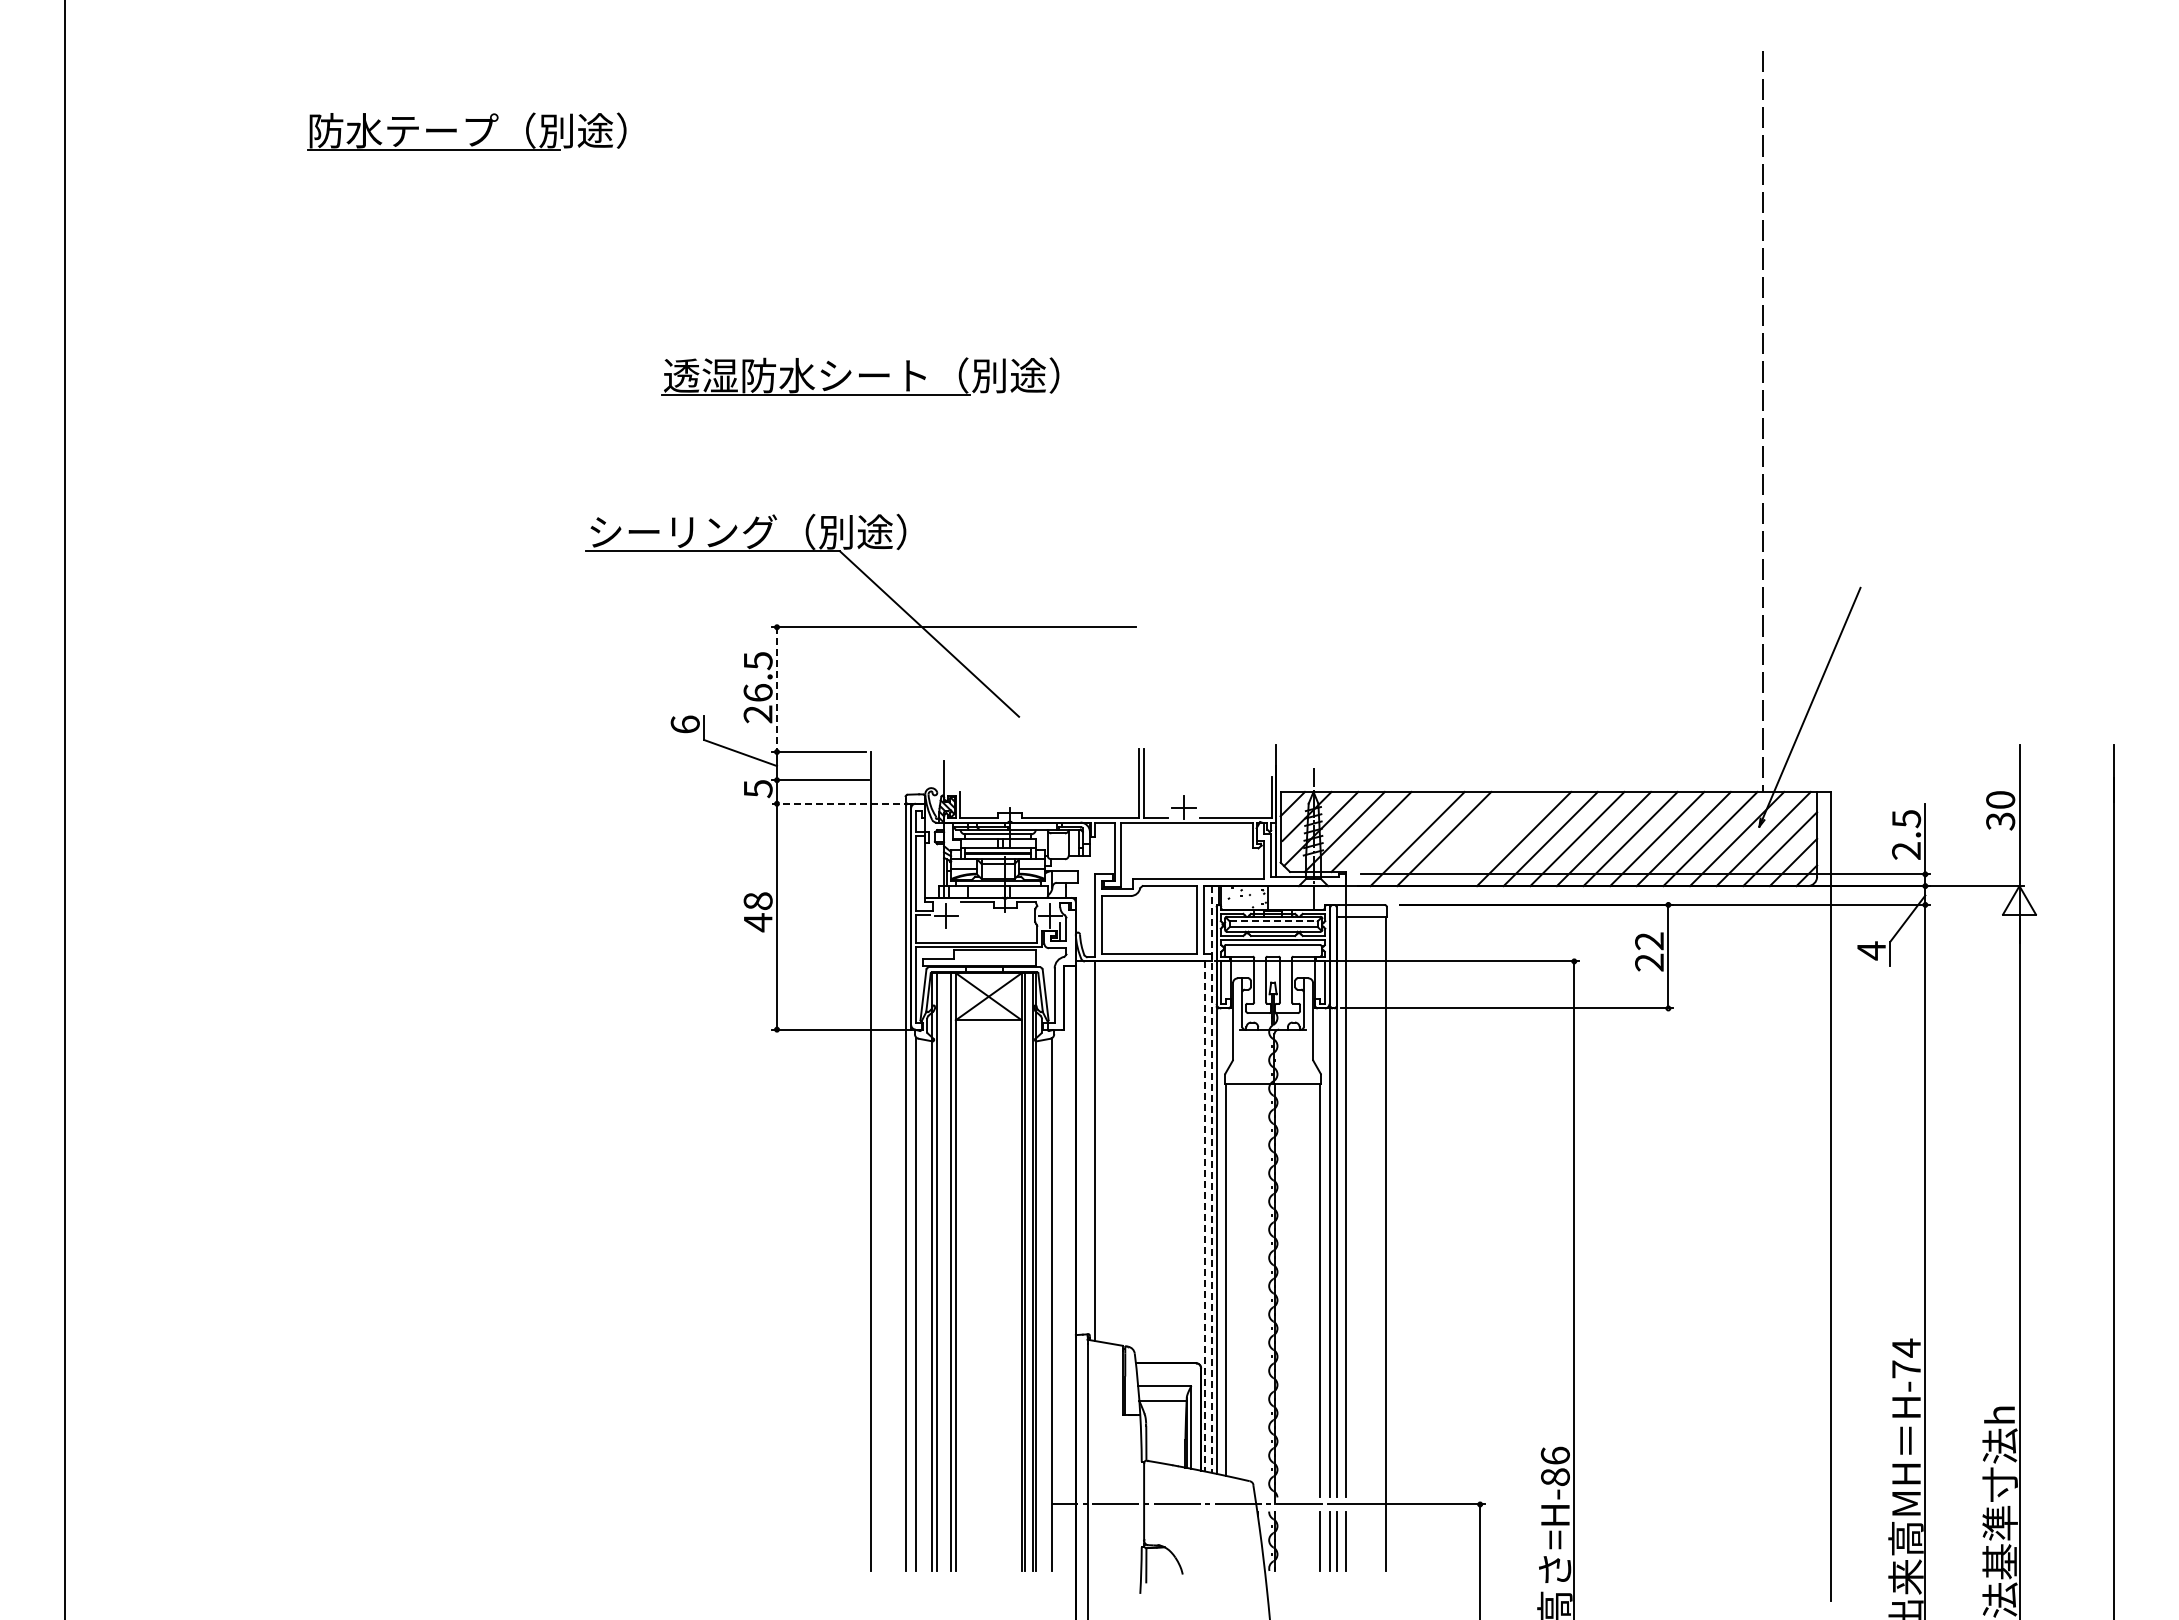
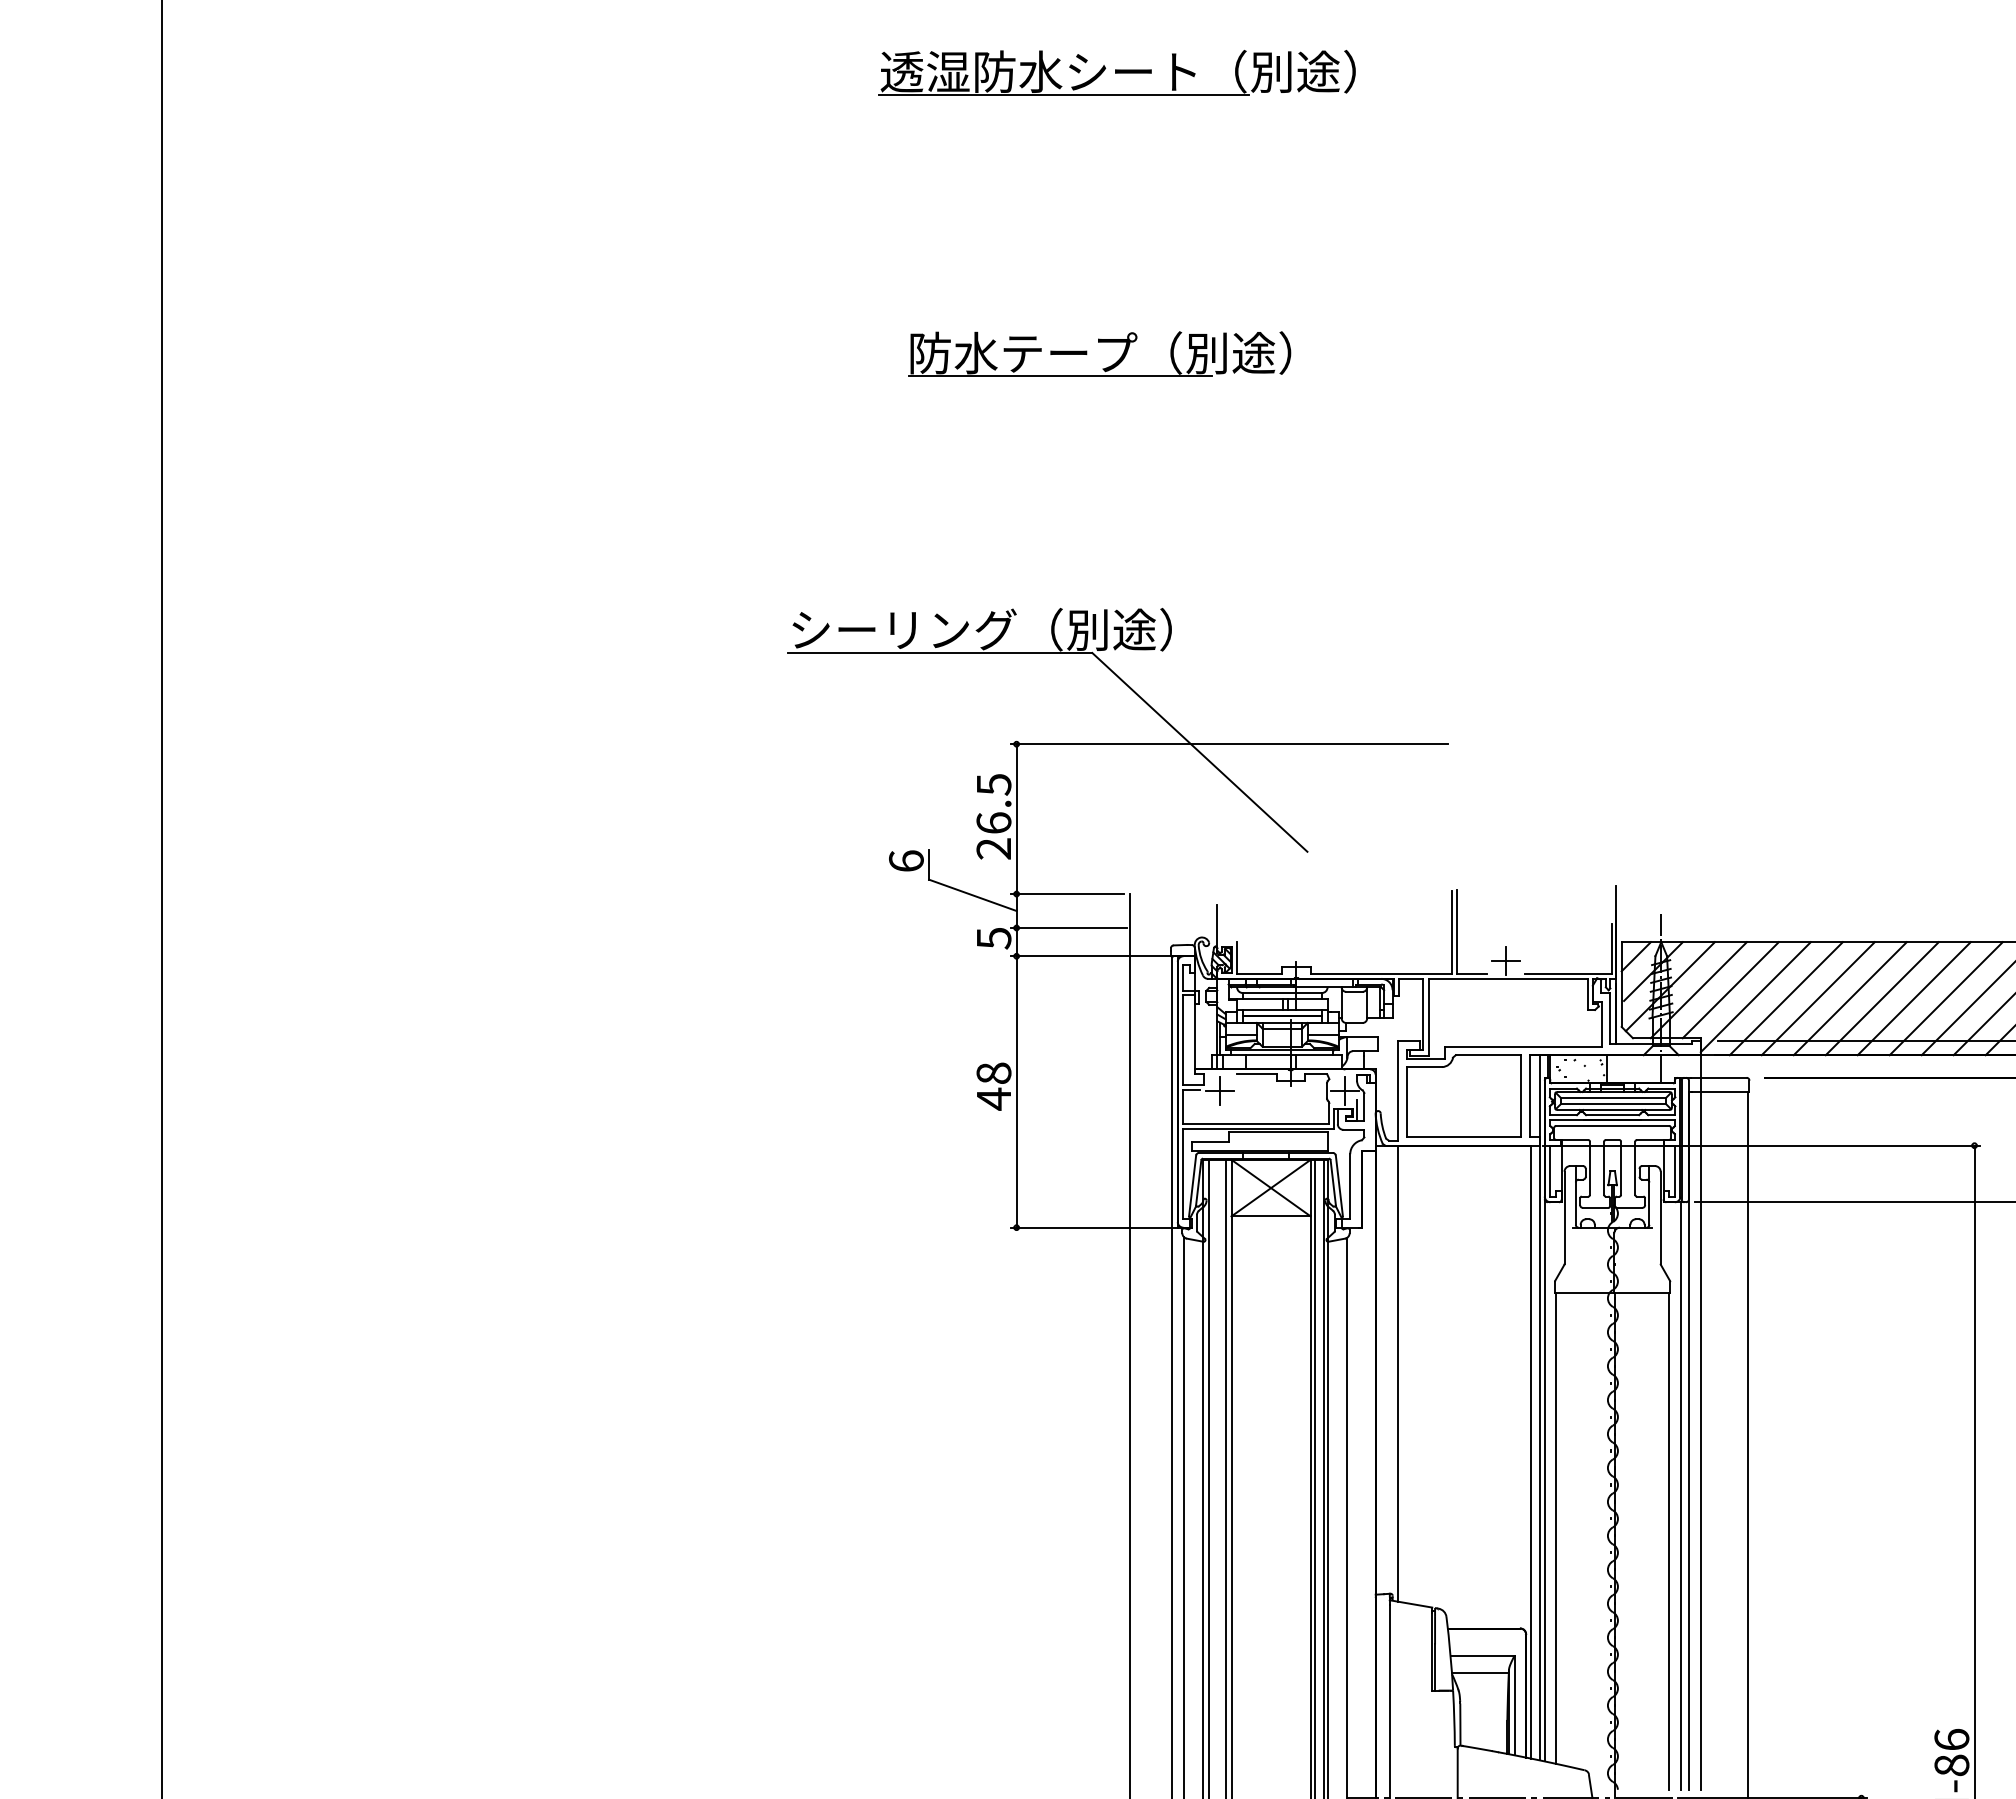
part: (466, 121) -> (1098, 342), moved
part: (860, 376) -> (1116, 72), moved
line: (777, 690) -> (1017, 820), dashed -> solid
line: (841, 803) -> (1094, 955), dashed -> solid
line: (1392, 837) -> (1756, 996), added
line: (1470, 838) -> (1849, 998), added
line: (1497, 838) -> (1882, 998), added
line: (1274, 921) -> (1614, 1097), dashed -> solid
line: (1212, 1180) -> (1539, 1408), dashed -> solid
line: (1205, 1216) -> (1531, 1452), dashed -> solid

